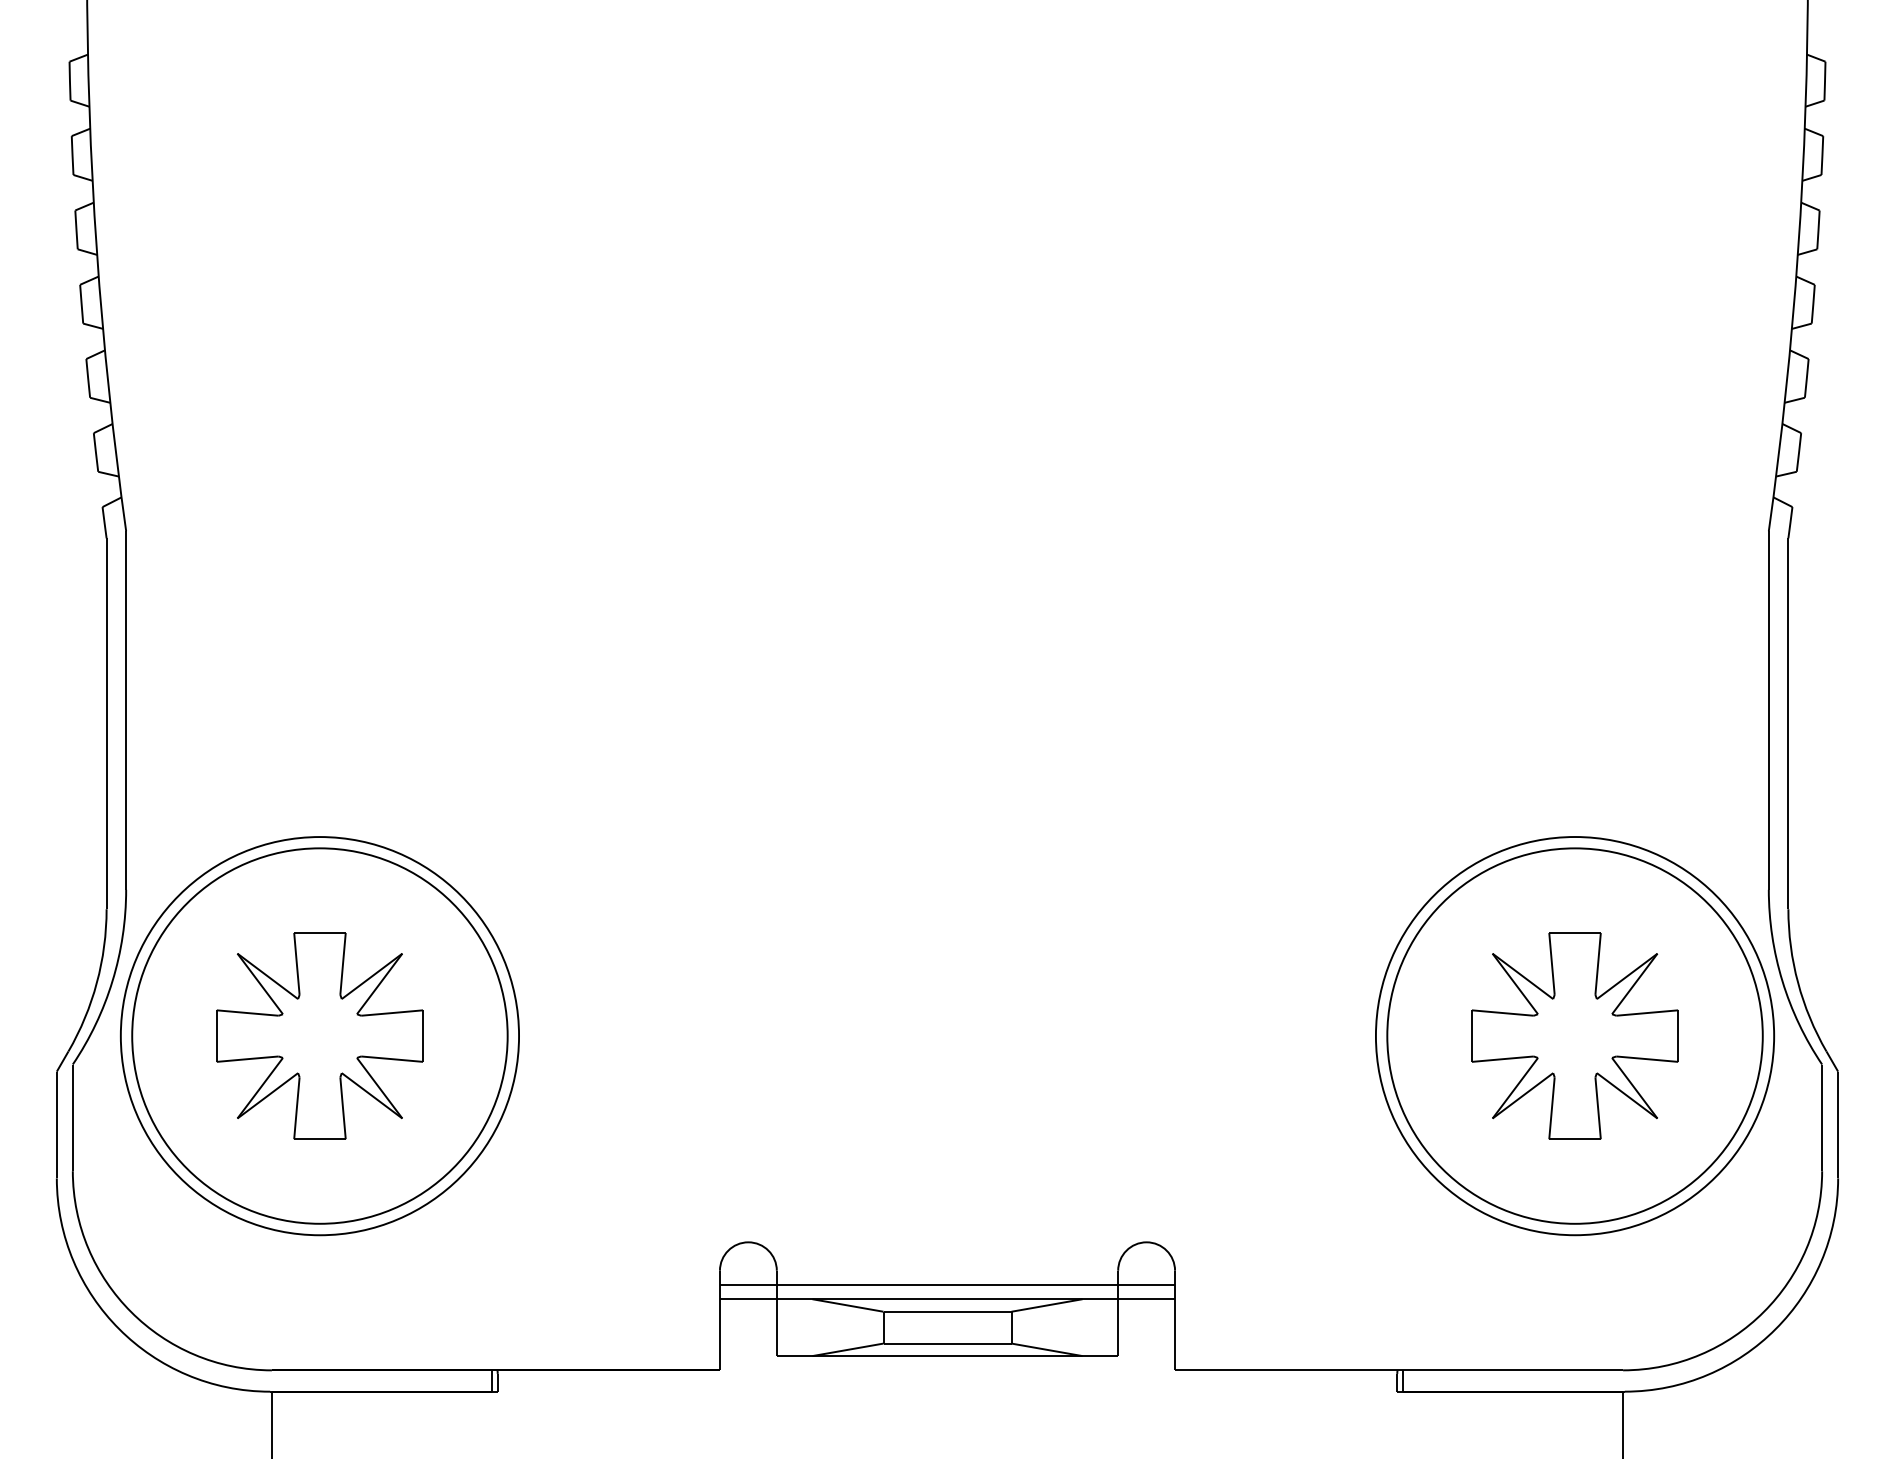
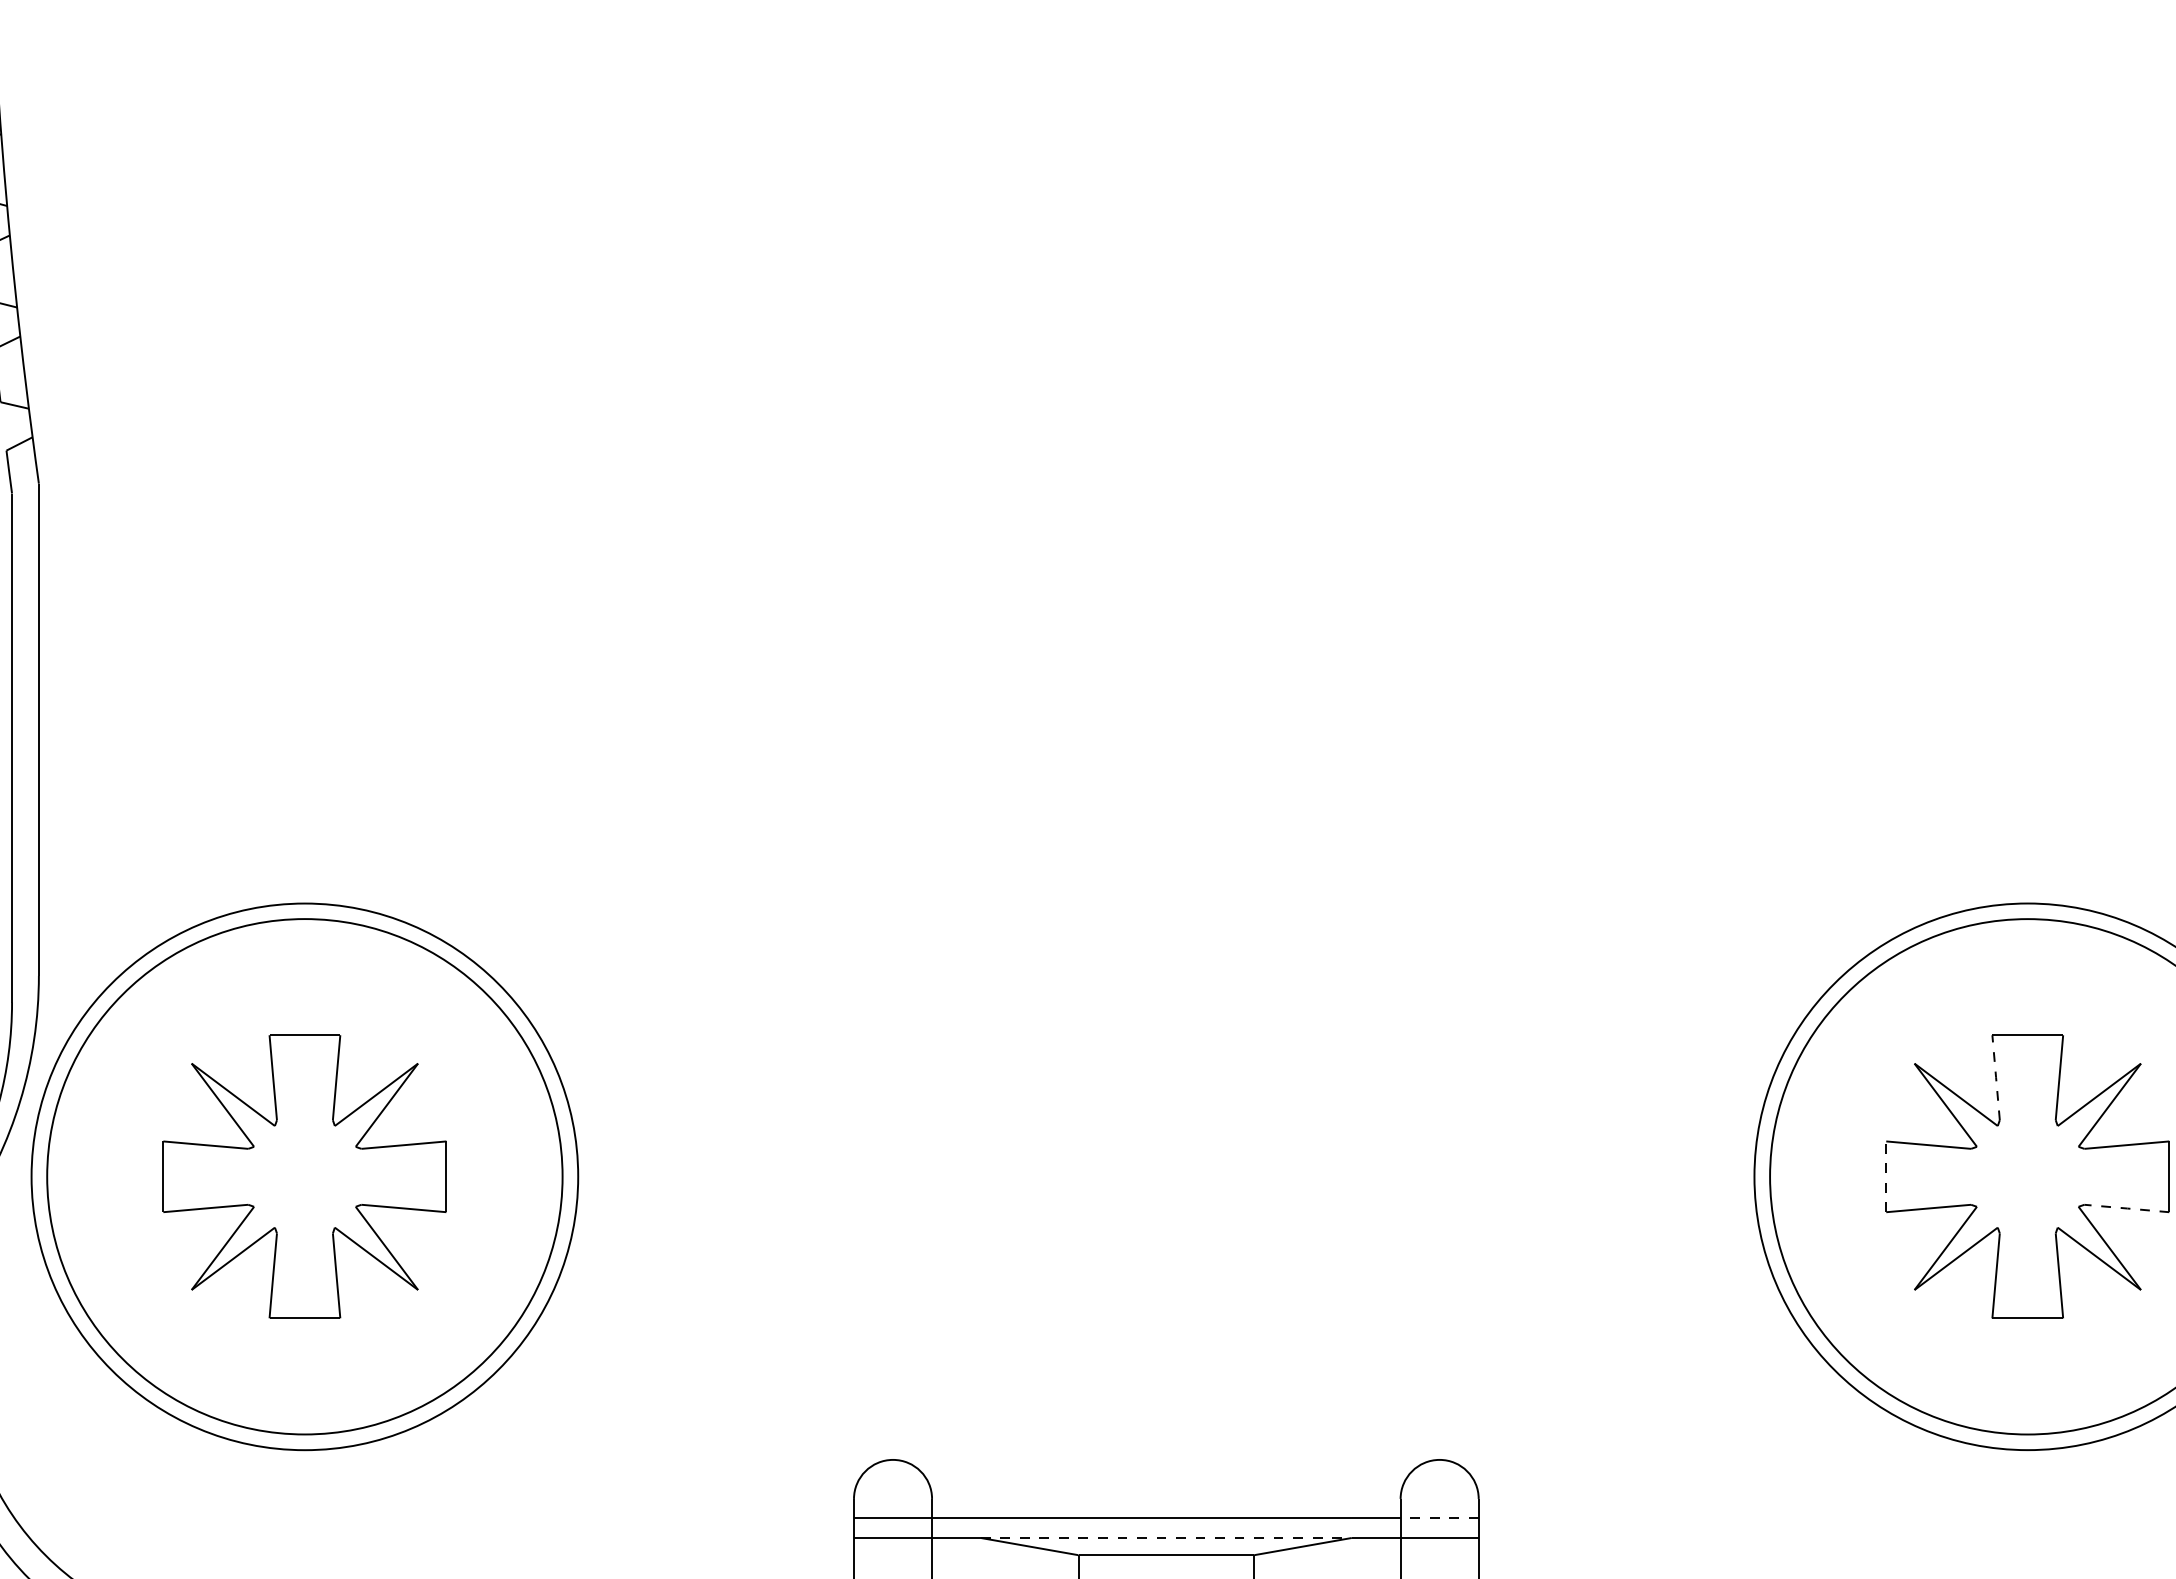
line: (1551, 963) -> (1995, 1077), solid -> dashed
line: (1471, 1036) -> (1885, 1177), solid -> dashed
line: (1647, 1059) -> (2127, 1208), solid -> dashed
line: (1146, 1285) -> (1439, 1519), solid -> dashed
line: (947, 1299) -> (1166, 1538), solid -> dashed

